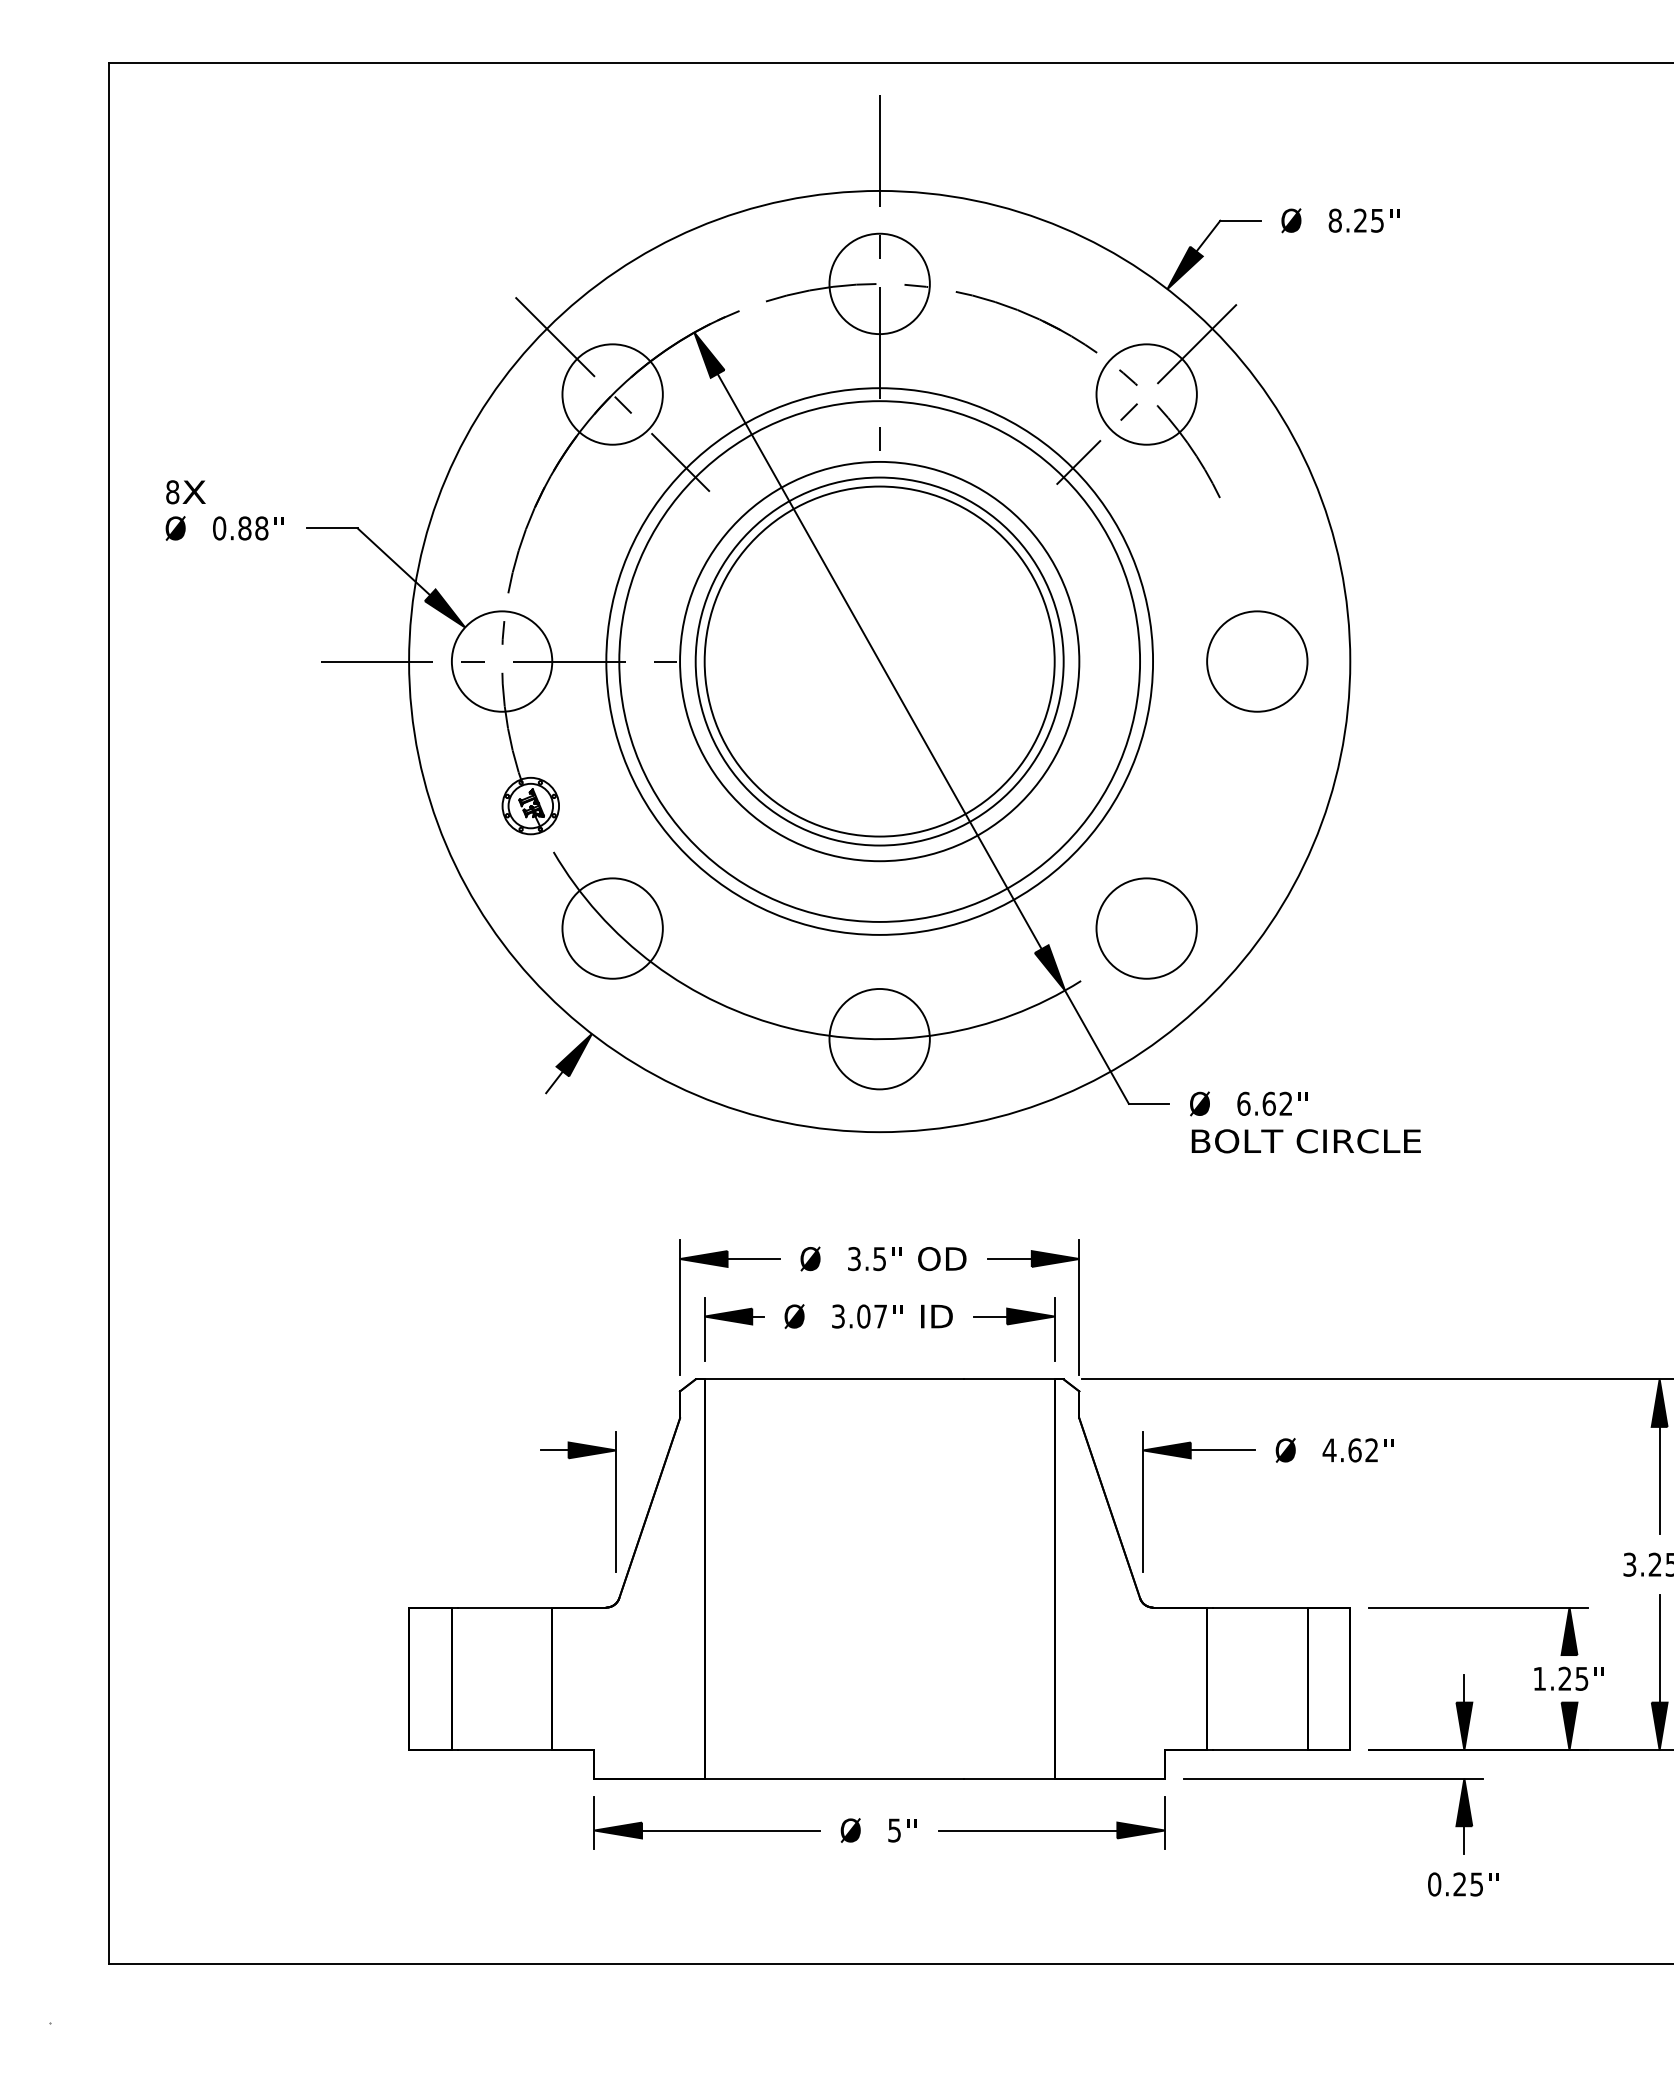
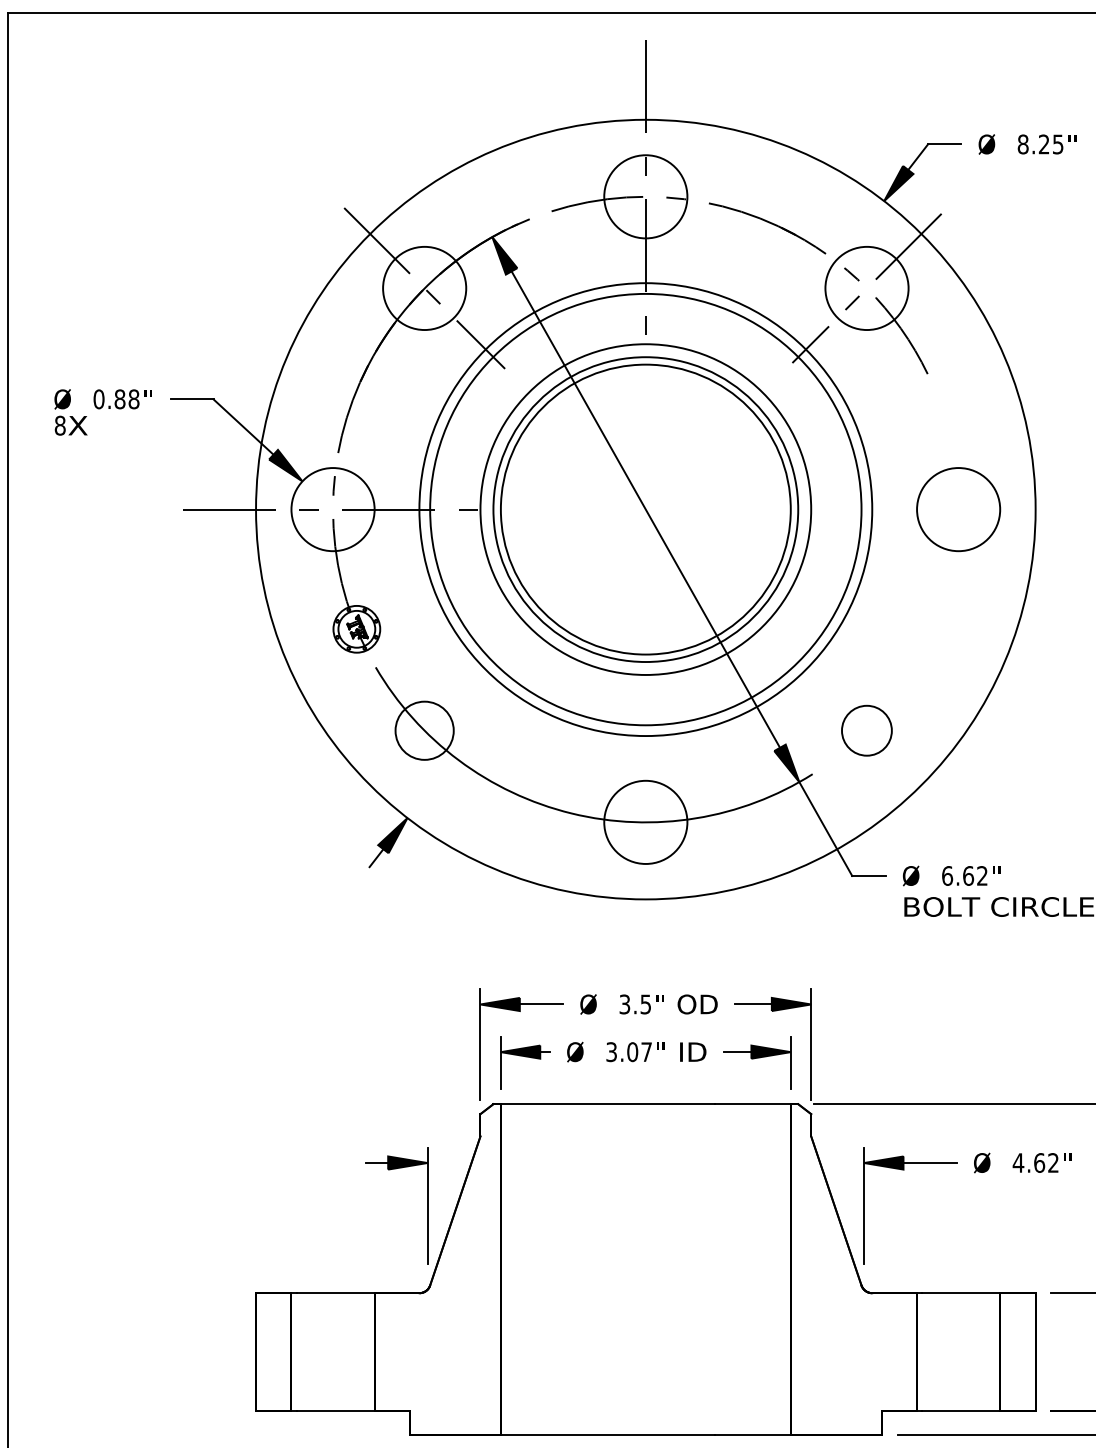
text: (185, 492) -> (70, 425), moved
circle: (612, 928) -> (424, 730), size x0.7
circle: (1146, 928) -> (866, 730), size x0.6

